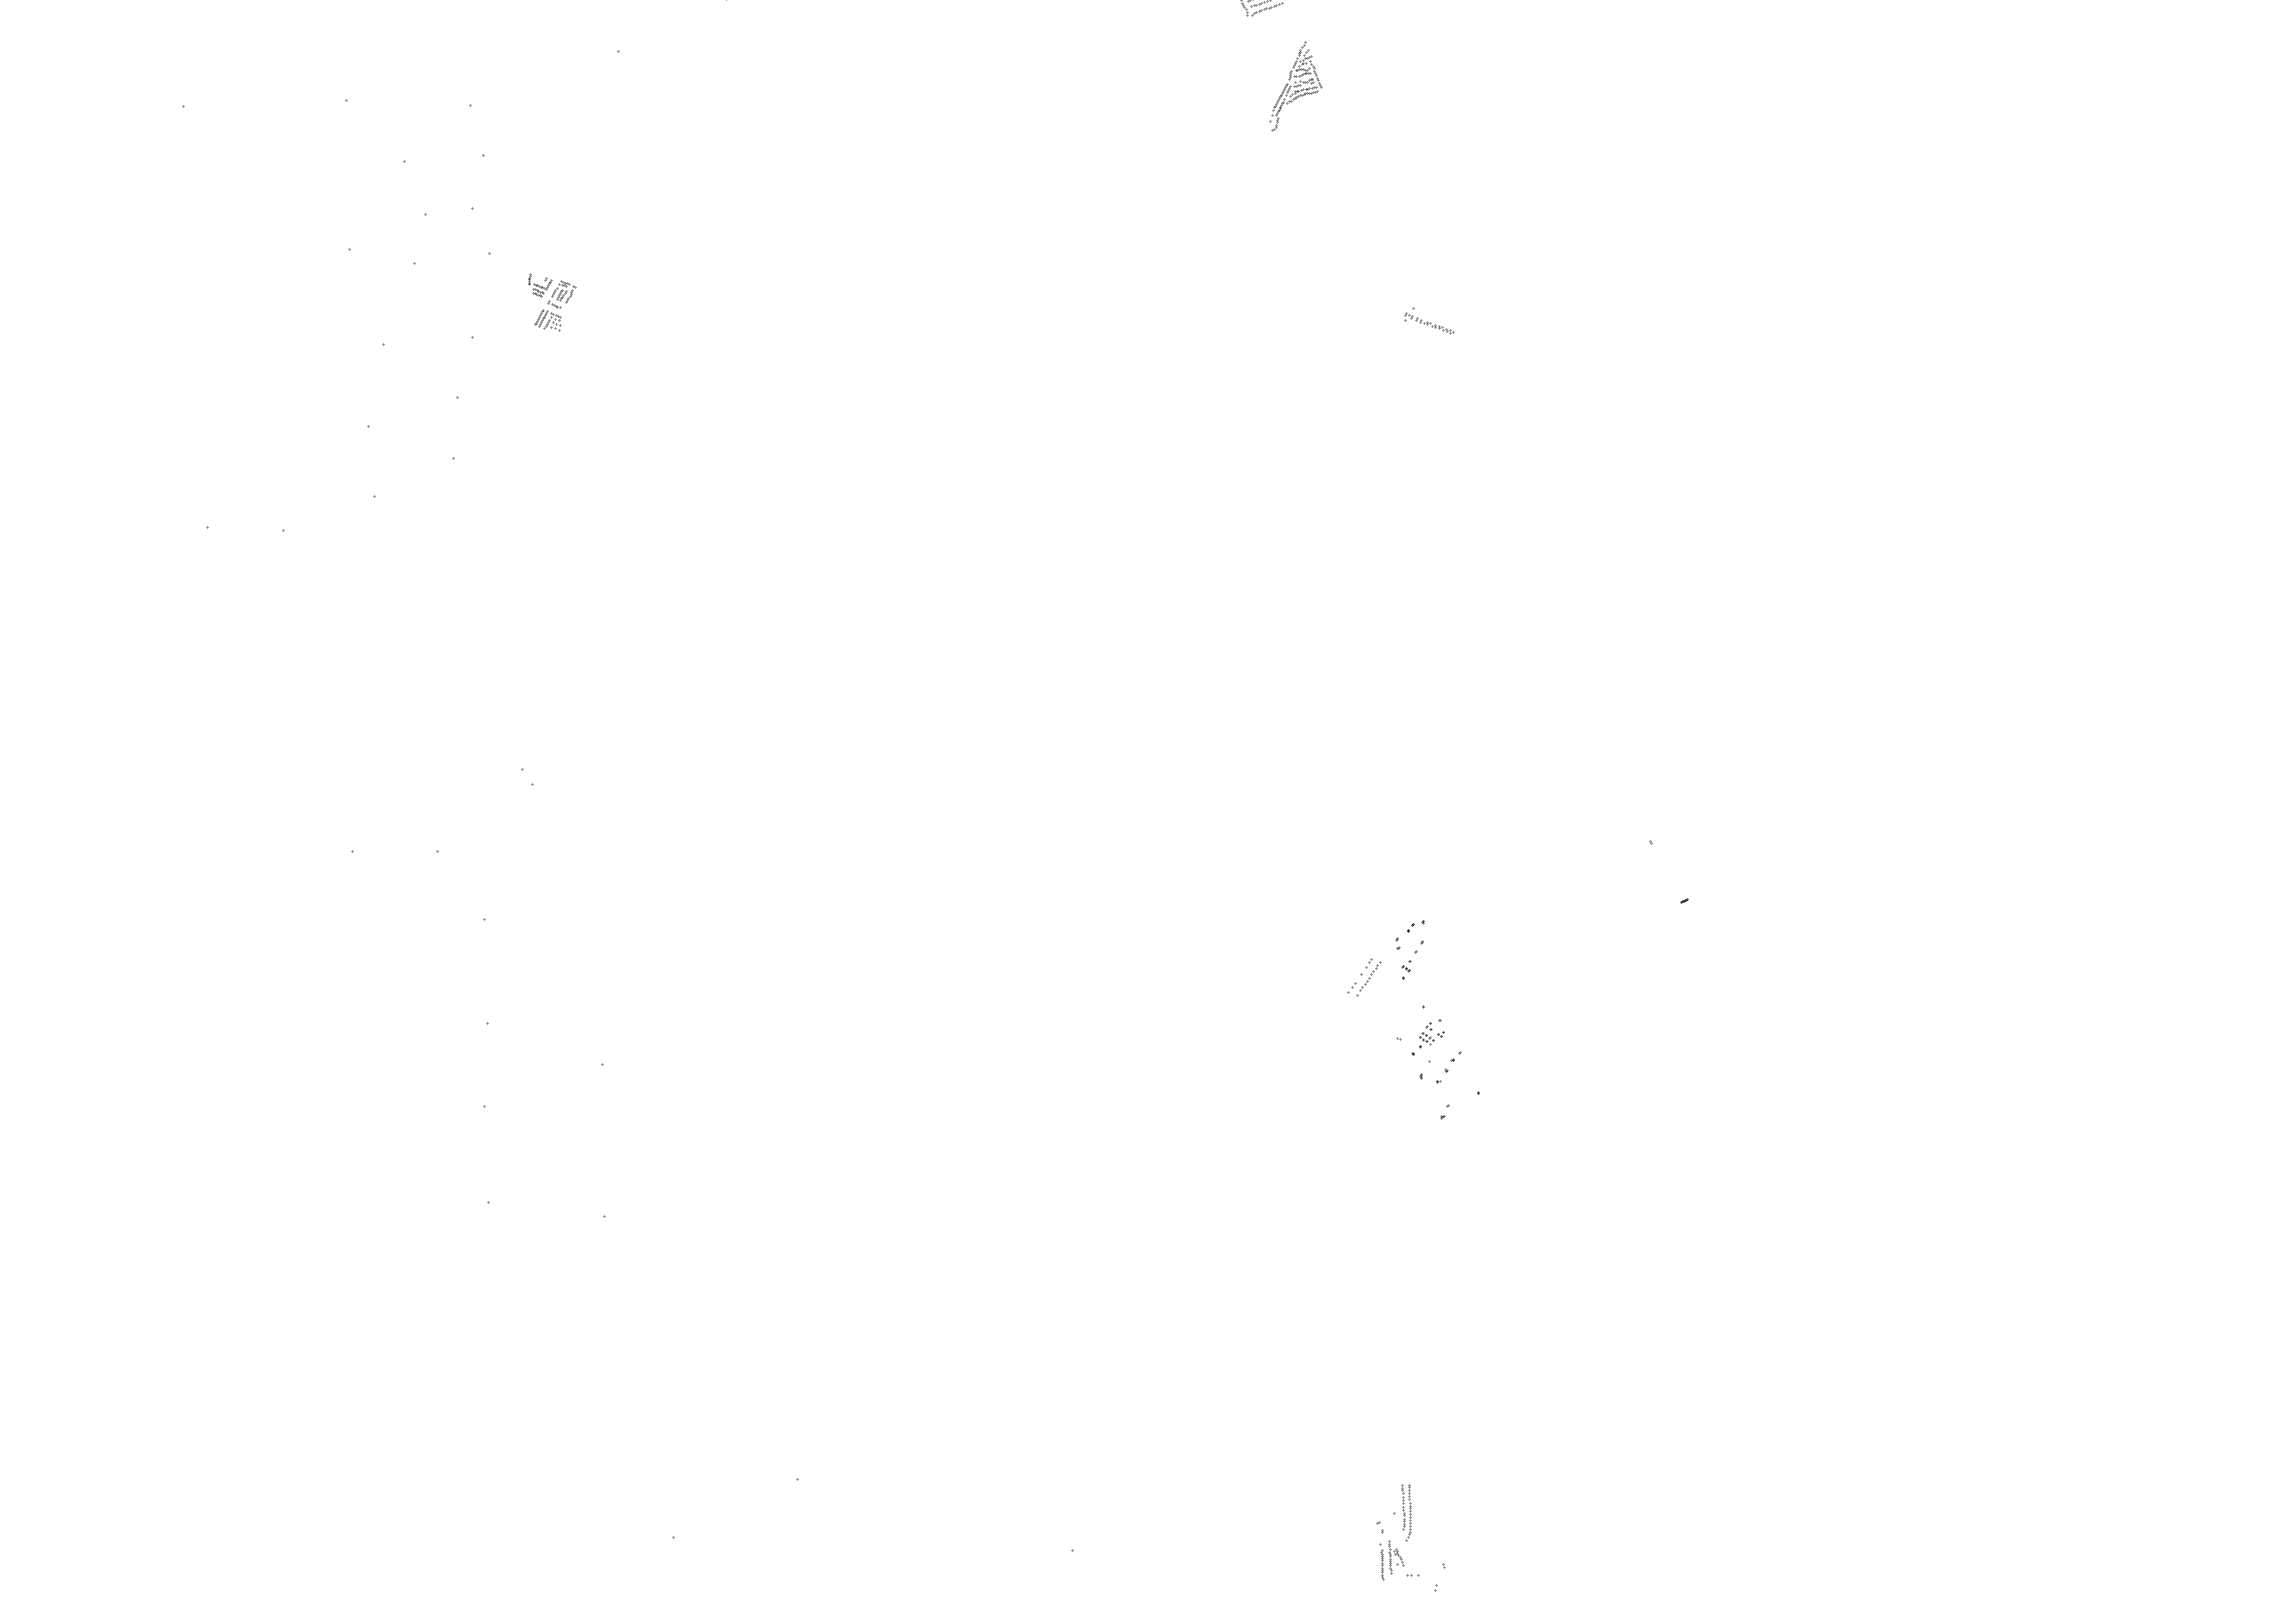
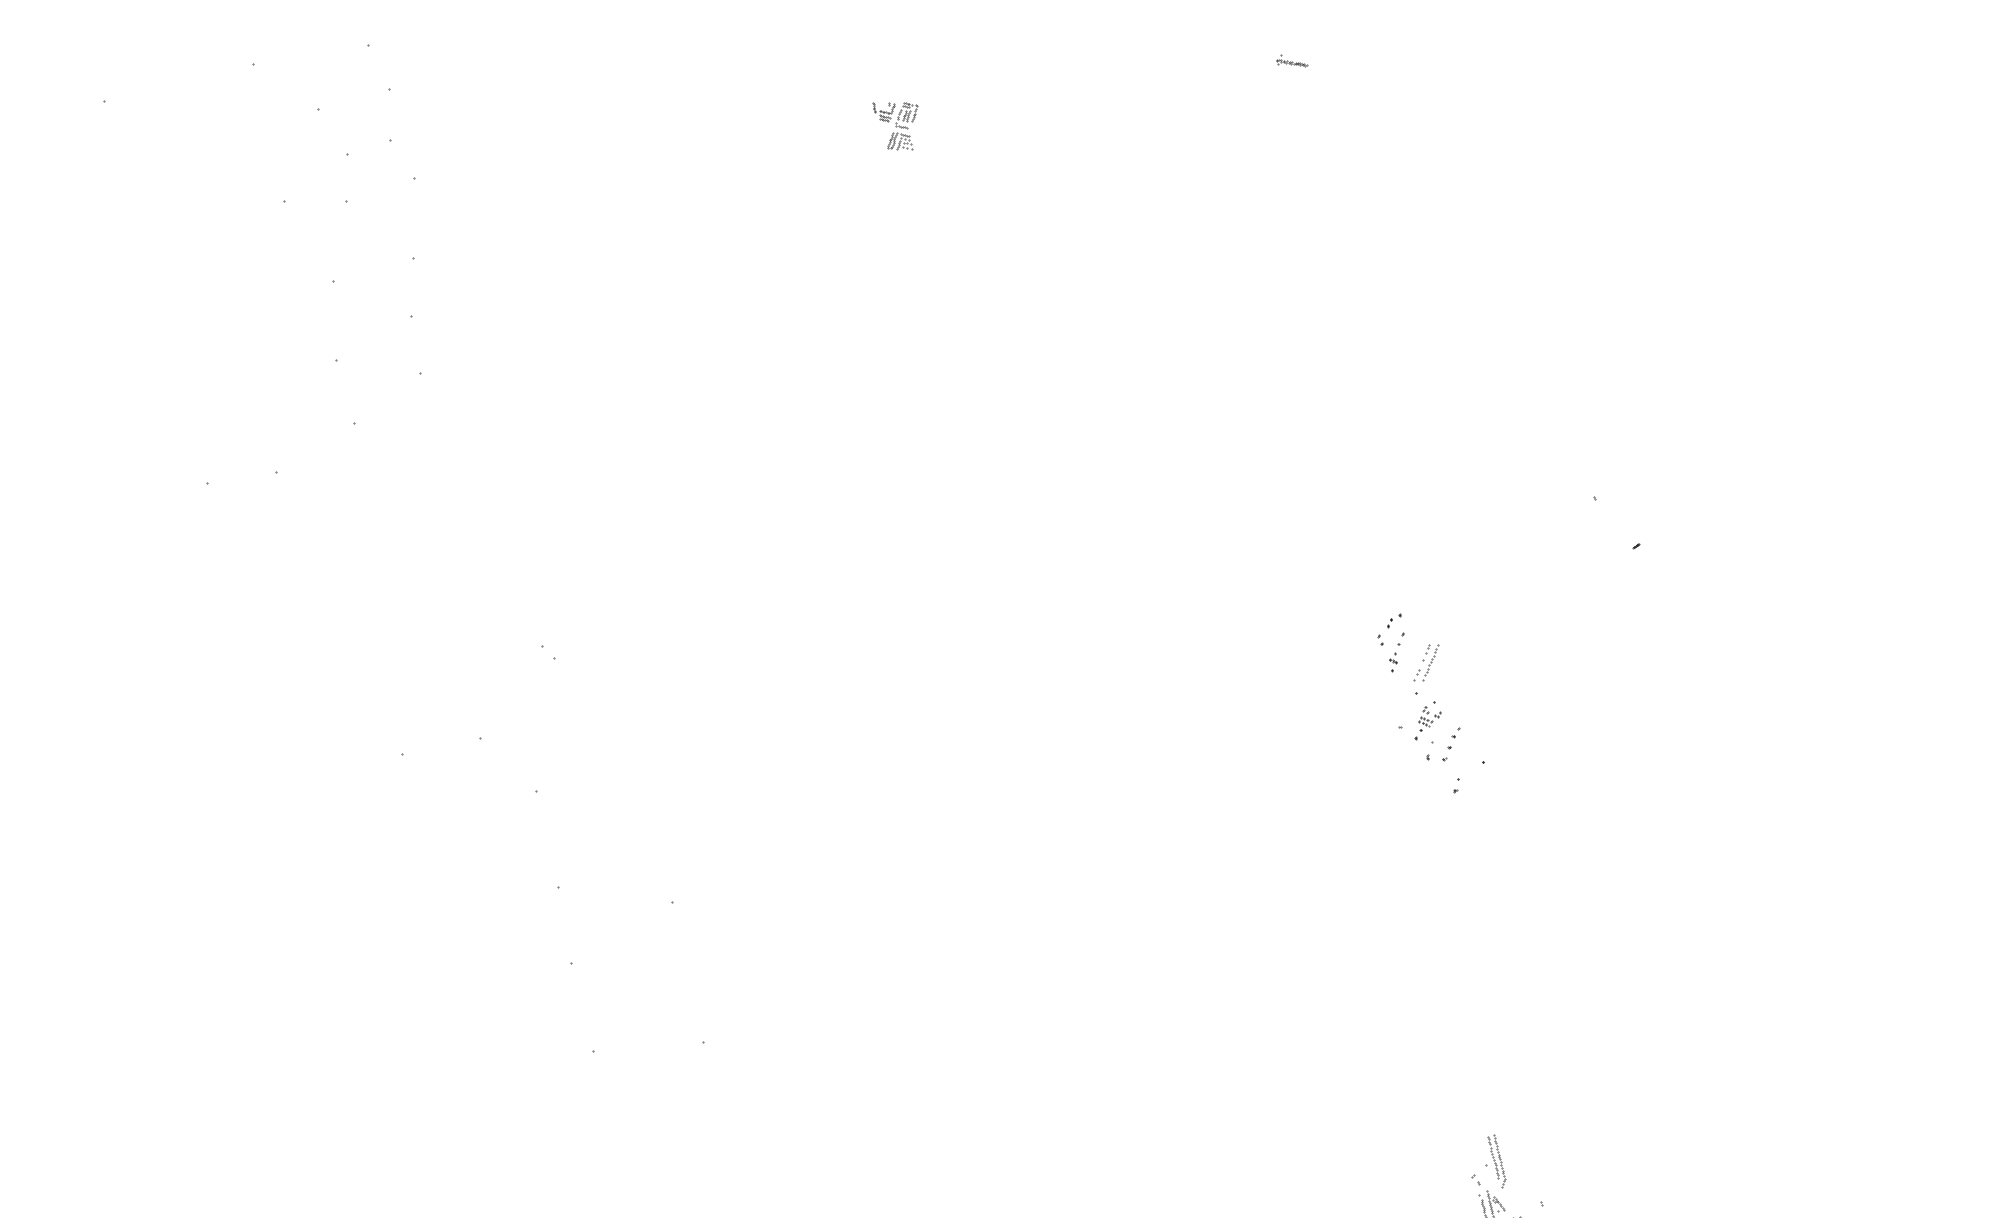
part: (552, 302) -> (899, 124), moved
part: (1429, 321) -> (1291, 61), size x0.62
part: (1364, 977) -> (1426, 662), moved

